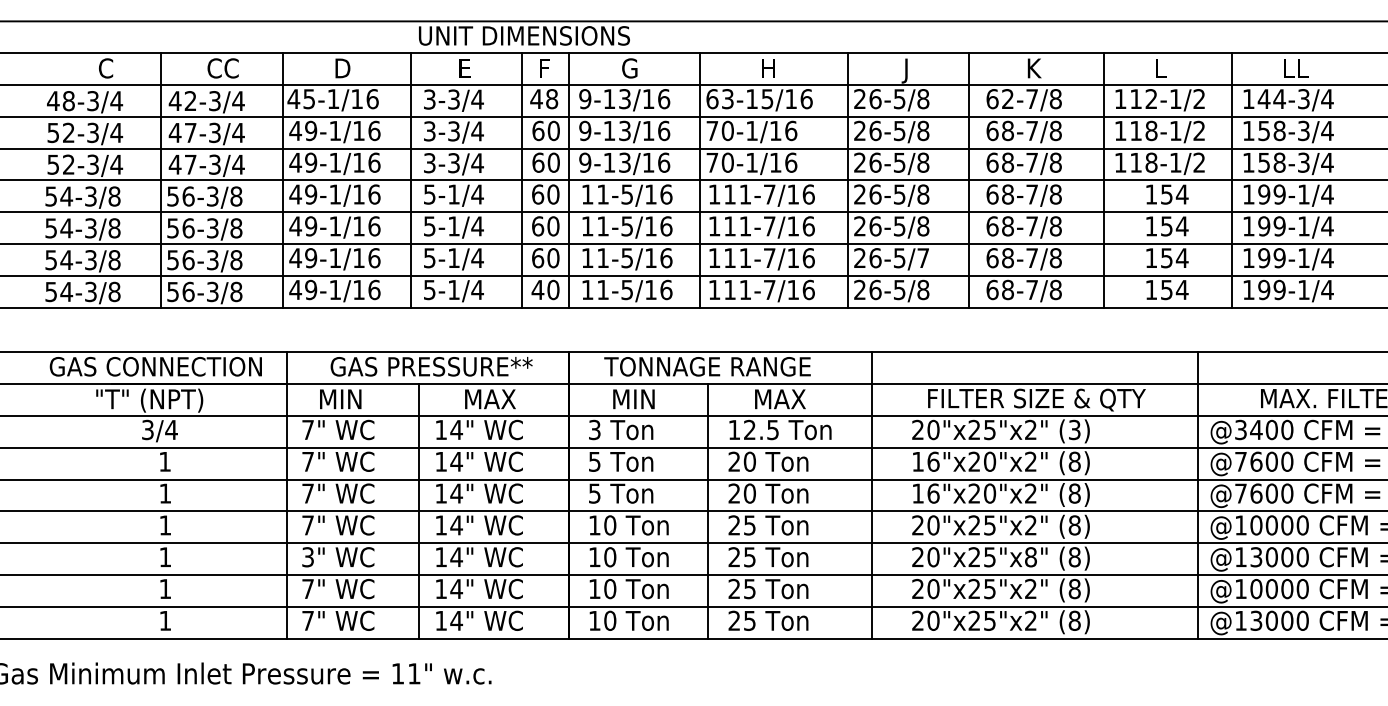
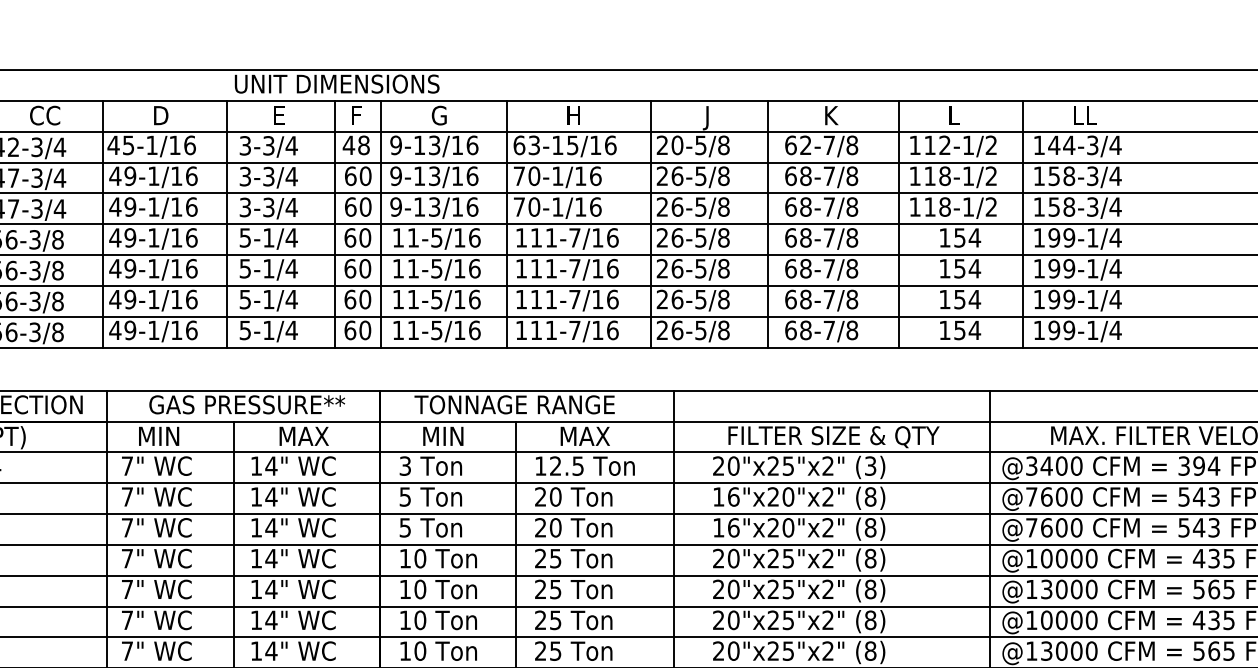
text: (875, 98) -> (677, 144), 26-5/8 -> 20-5/8
text: (923, 258) -> (724, 299), 26-5/7 -> 26-5/8
text: (537, 289) -> (349, 329), 40 -> 60
text: (307, 557) -> (126, 589), 3" -> 7"
text: (1030, 557) -> (827, 589), 20"x25"x8" -> 20"x25"x2"

